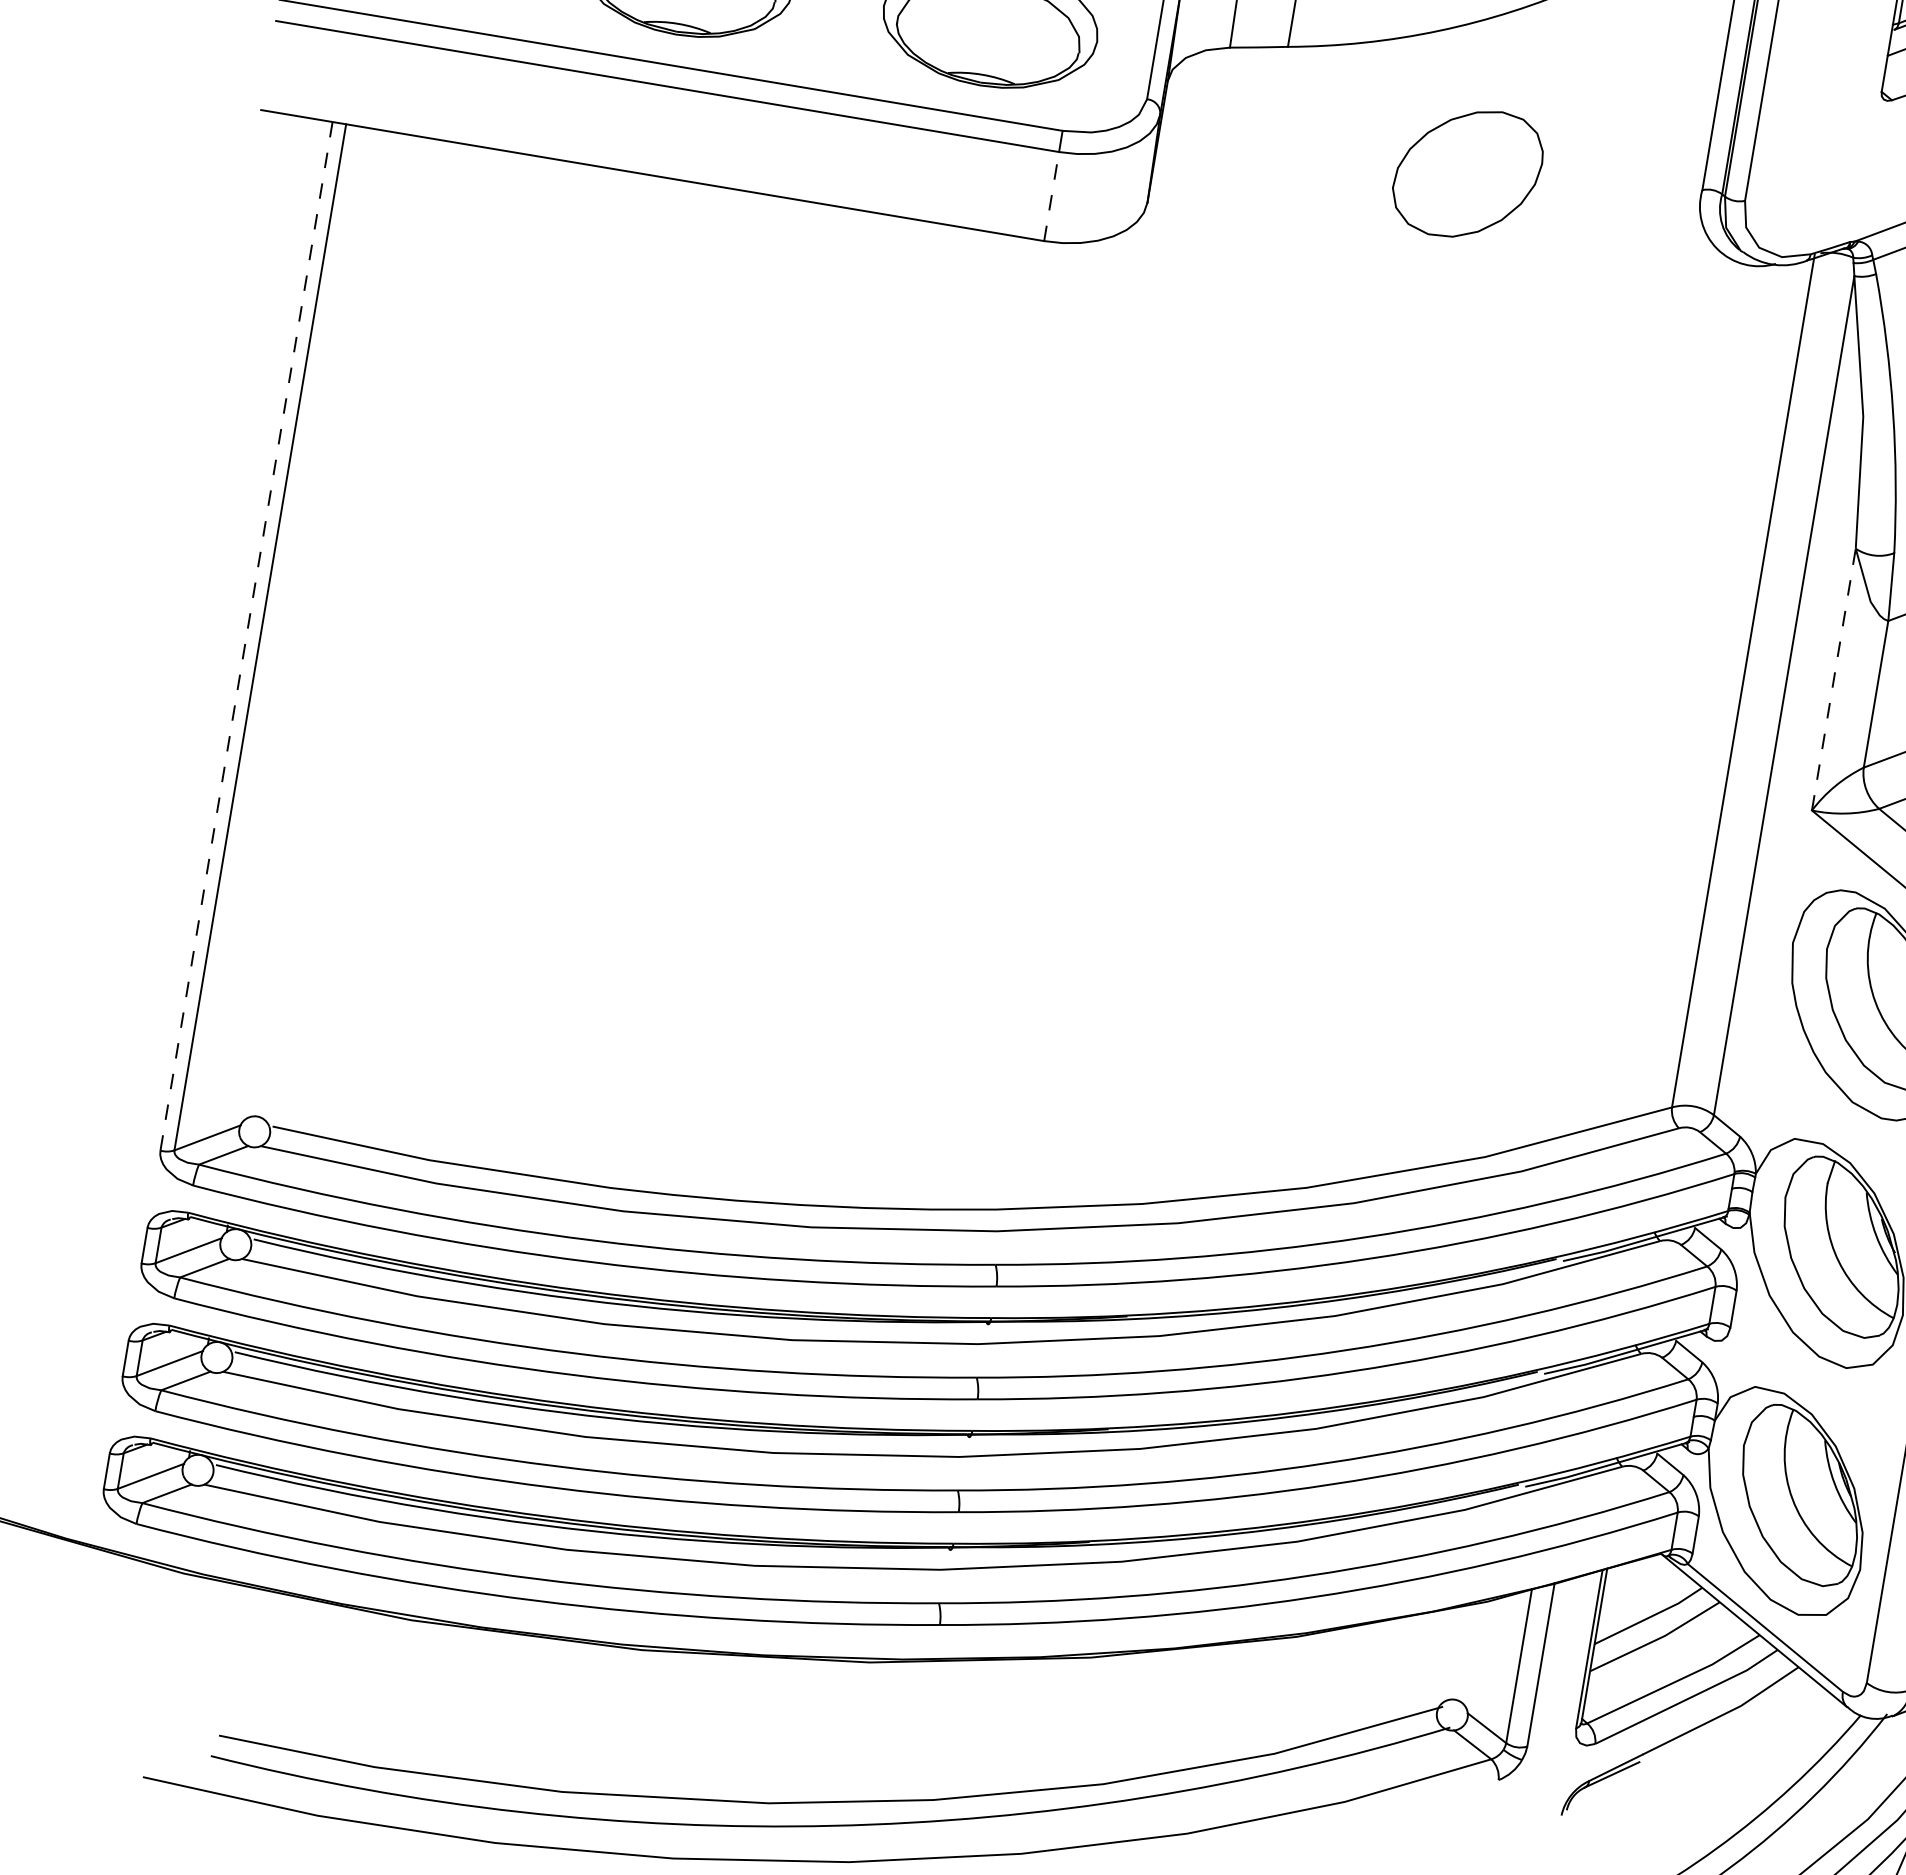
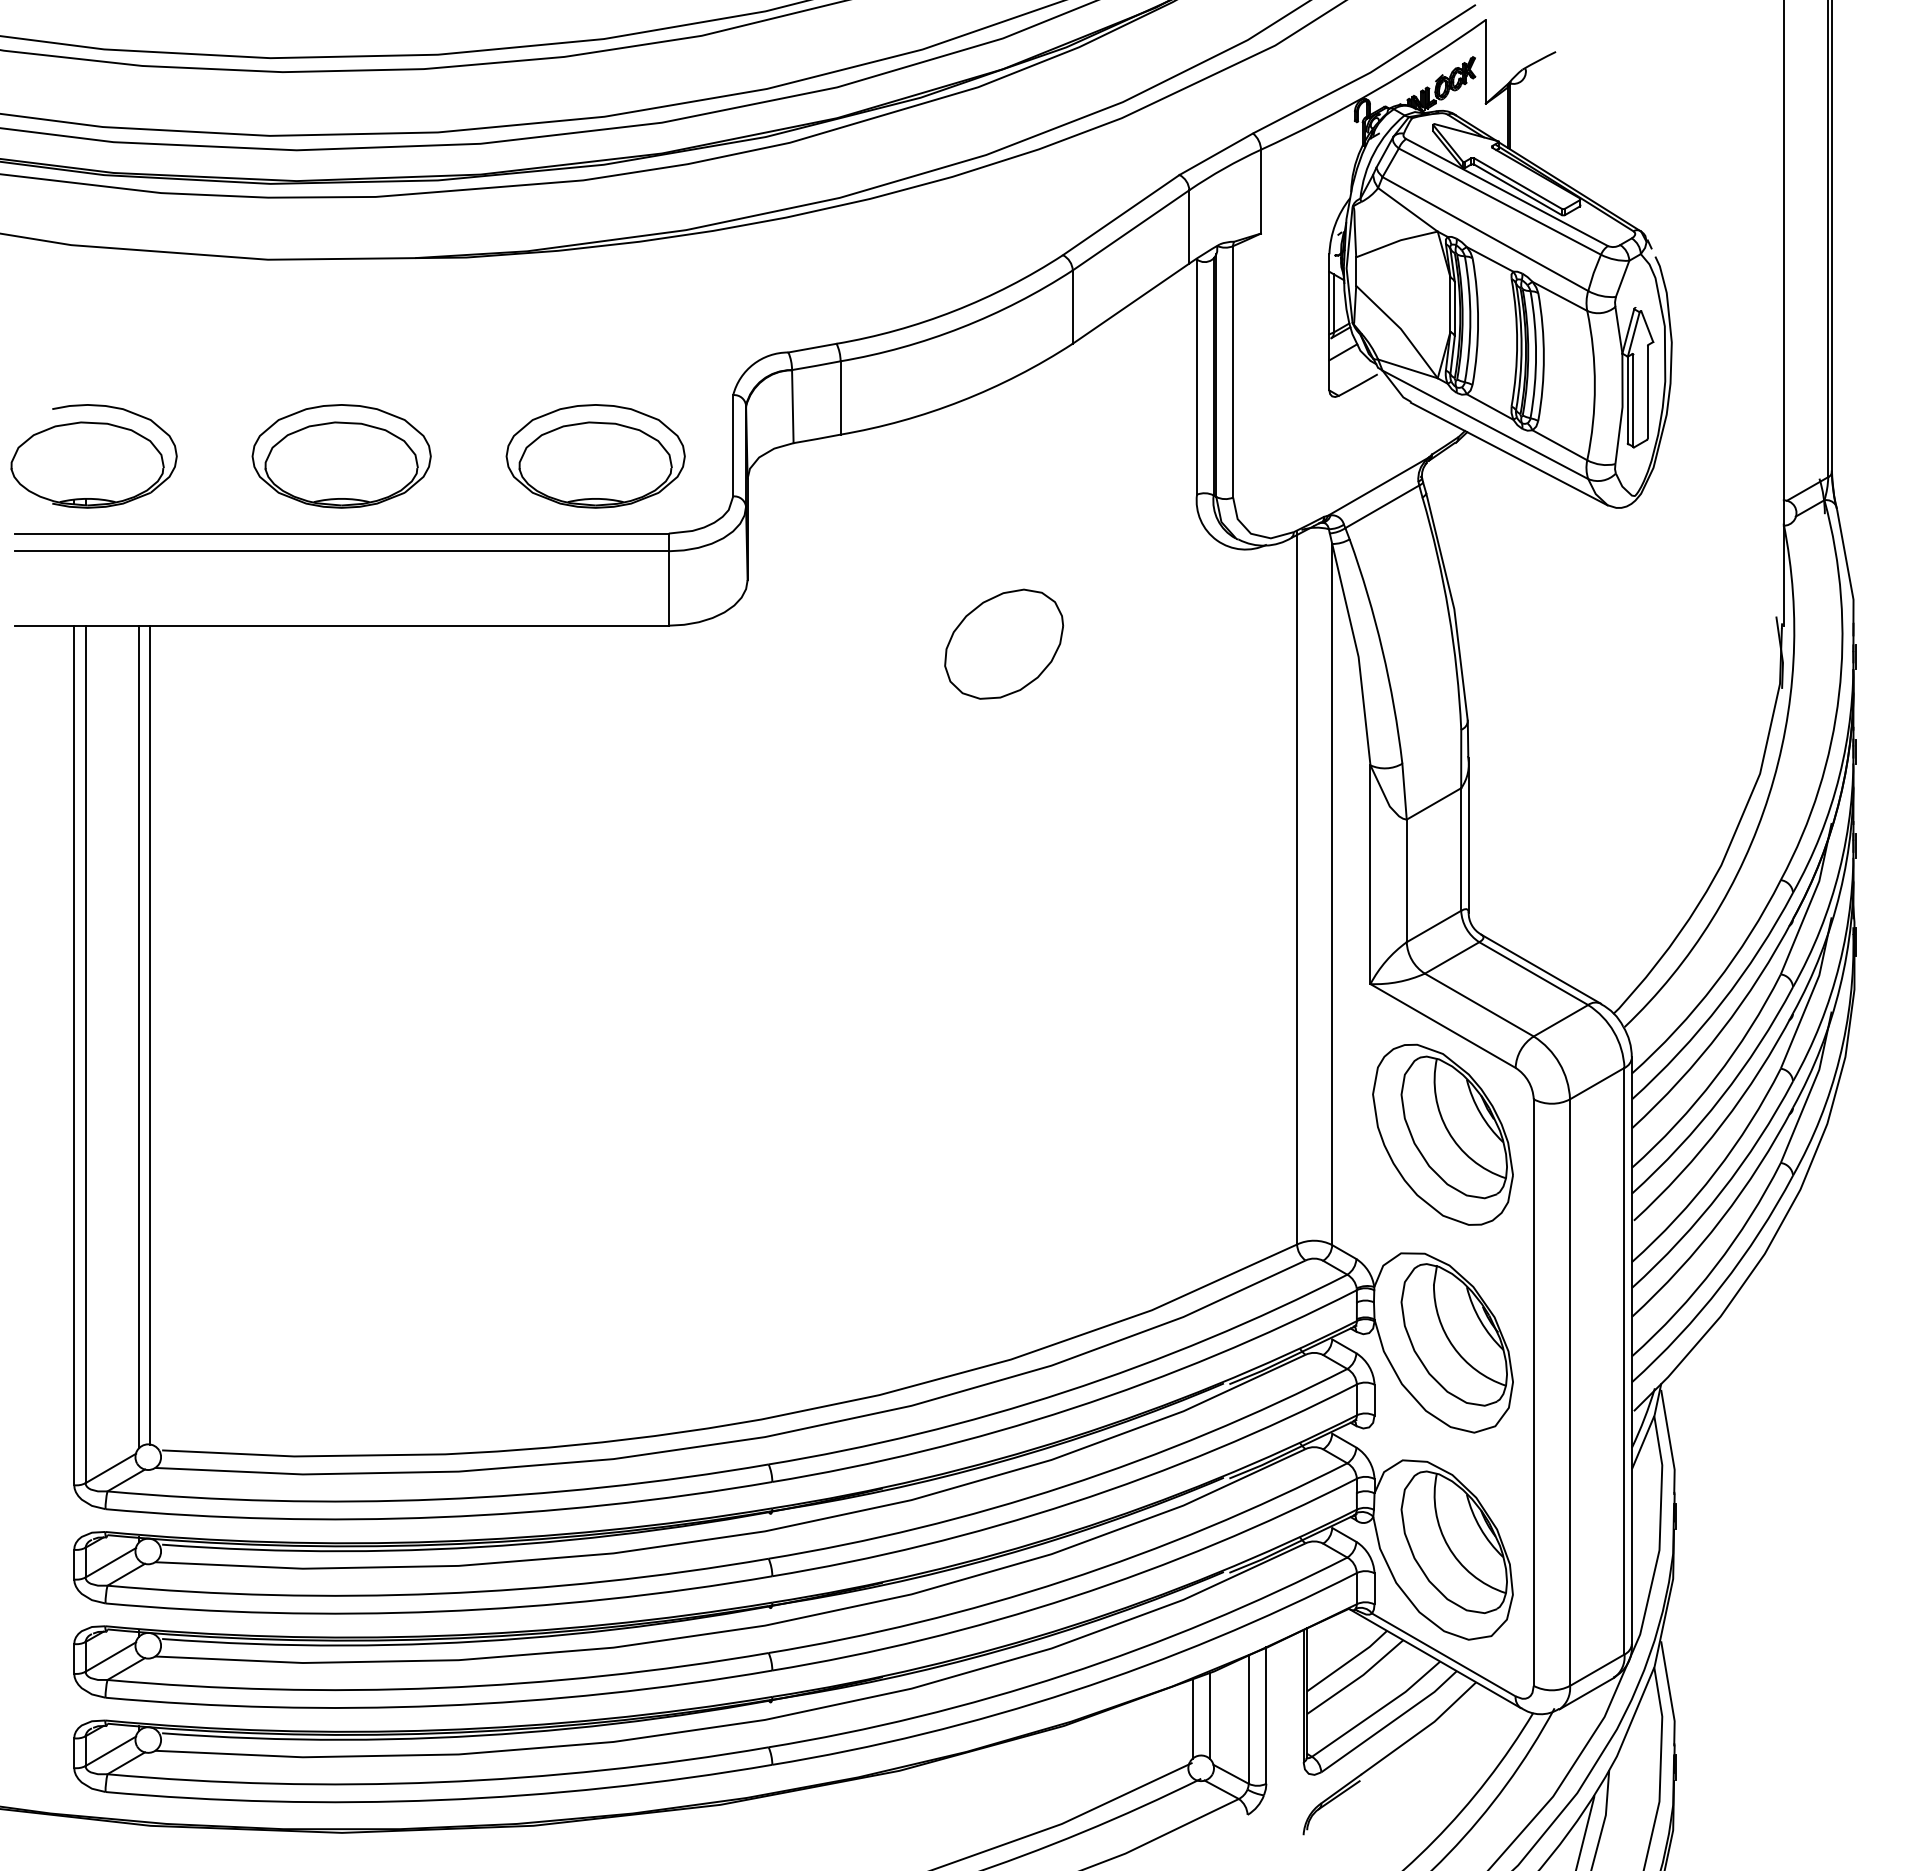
part: (1467, 172) -> (1003, 643), moved
line: (1051, 195) -> (668, 587), dashed -> solid
line: (328, 626) -> (139, 1036), added
line: (340, 626) -> (149, 1034), added
line: (246, 636) -> (74, 1055), dashed -> solid
line: (1833, 679) -> (1370, 874), dashed -> solid
line: (1451, 1654) -> (1192, 1719), added
line: (1472, 1654) -> (1209, 1716), added

